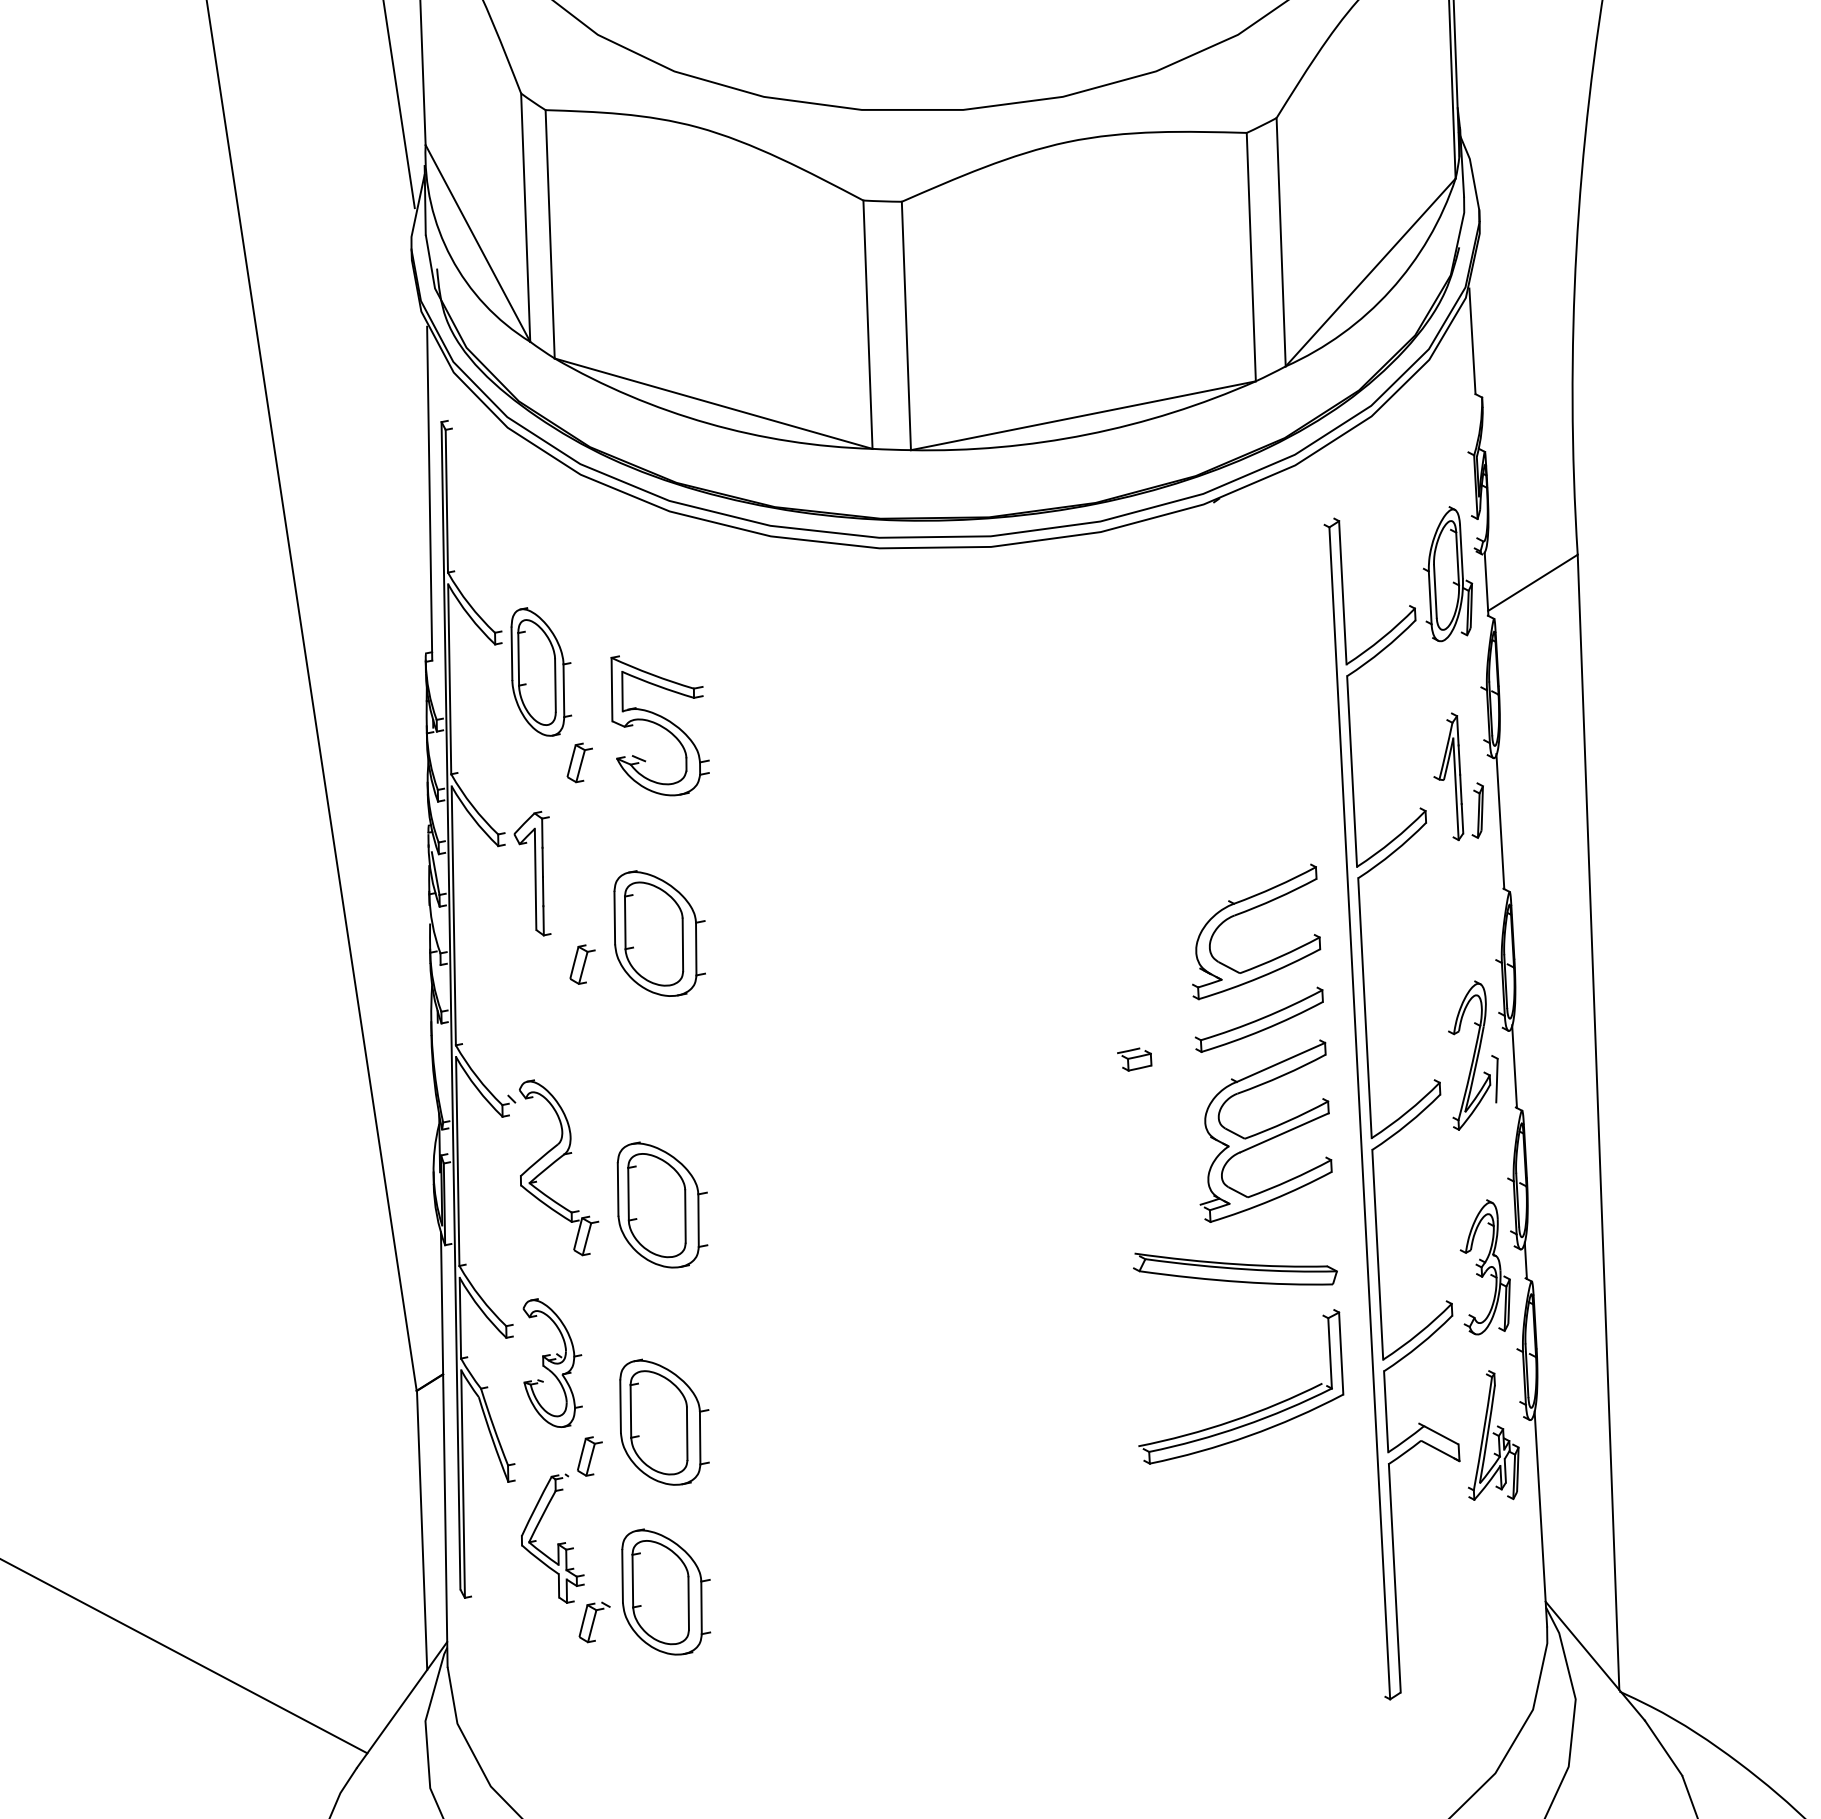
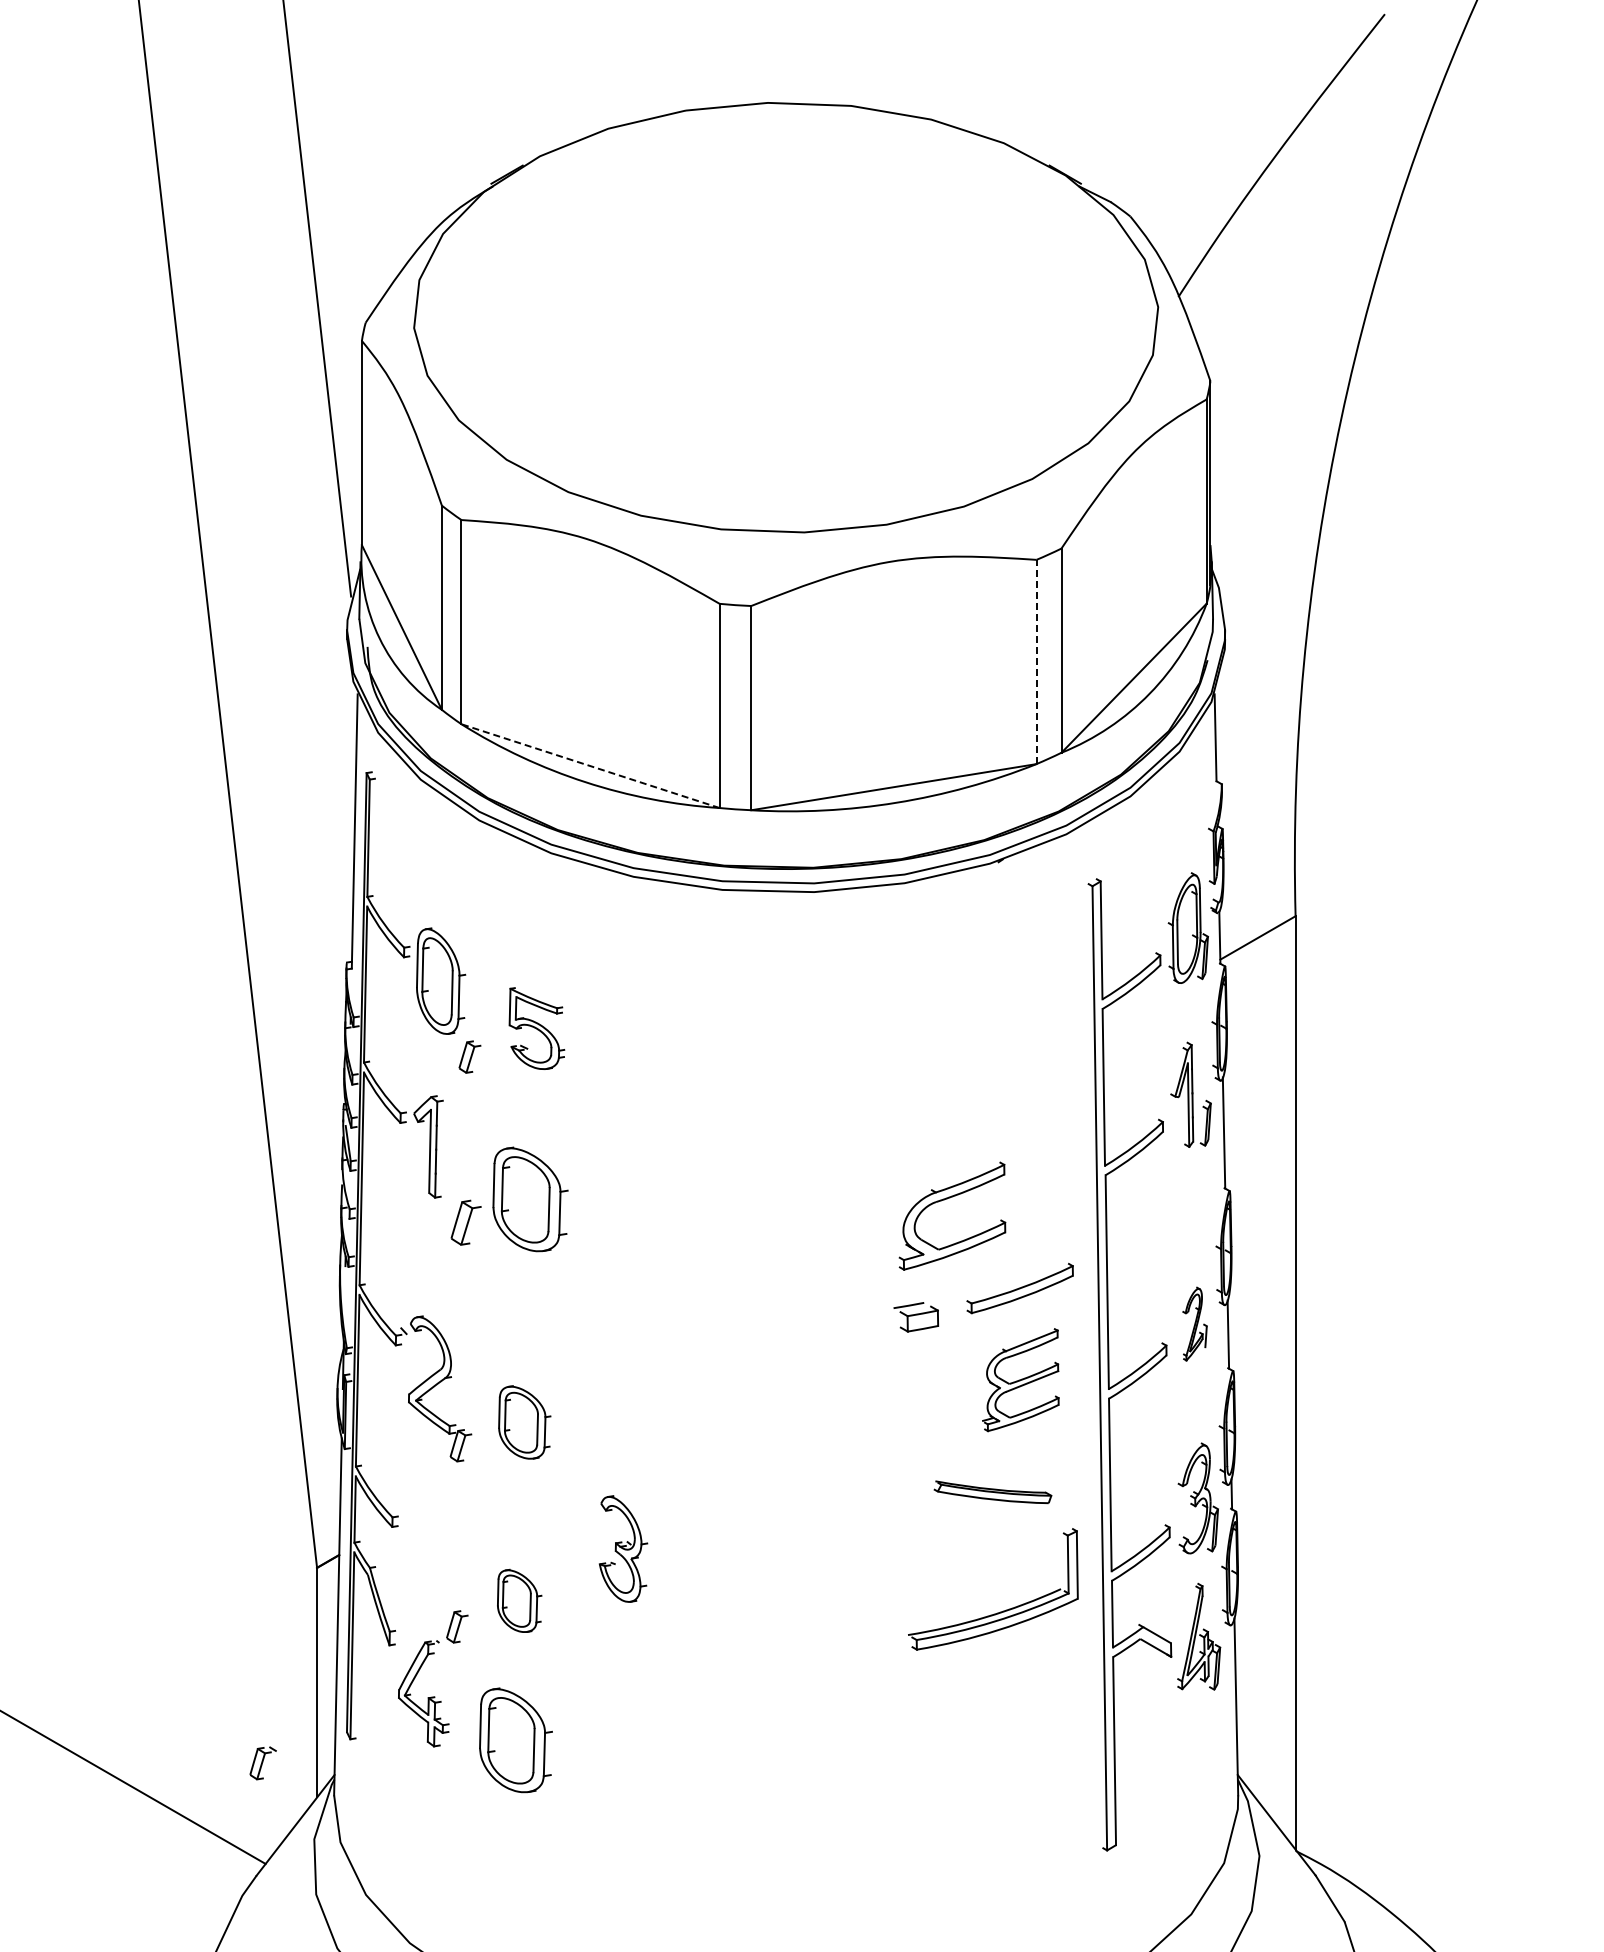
line: (1251, 256) -> (1036, 661), solid -> dashed
line: (713, 404) -> (590, 766), solid -> dashed
part: (659, 725) -> (536, 1028), size x0.7
part: (1248, 911) -> (947, 1199), moved
part: (581, 964) -> (465, 1222), size x1.4
part: (1472, 1054) -> (1194, 1323), size x0.6
part: (1134, 1059) -> (916, 1317), size x1.6
part: (1263, 1130) -> (1020, 1379), size x0.7
part: (662, 1204) -> (524, 1422), size x0.7
part: (1234, 1267) -> (992, 1491), size x0.7
part: (552, 1362) -> (623, 1548), moved
part: (664, 1421) -> (519, 1600), size x0.6
part: (593, 1622) -> (262, 1763), moved

